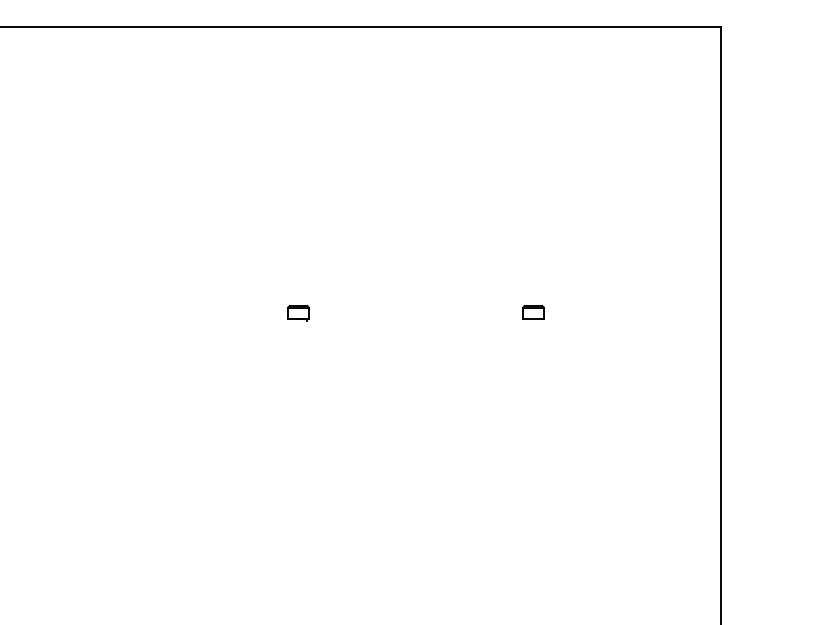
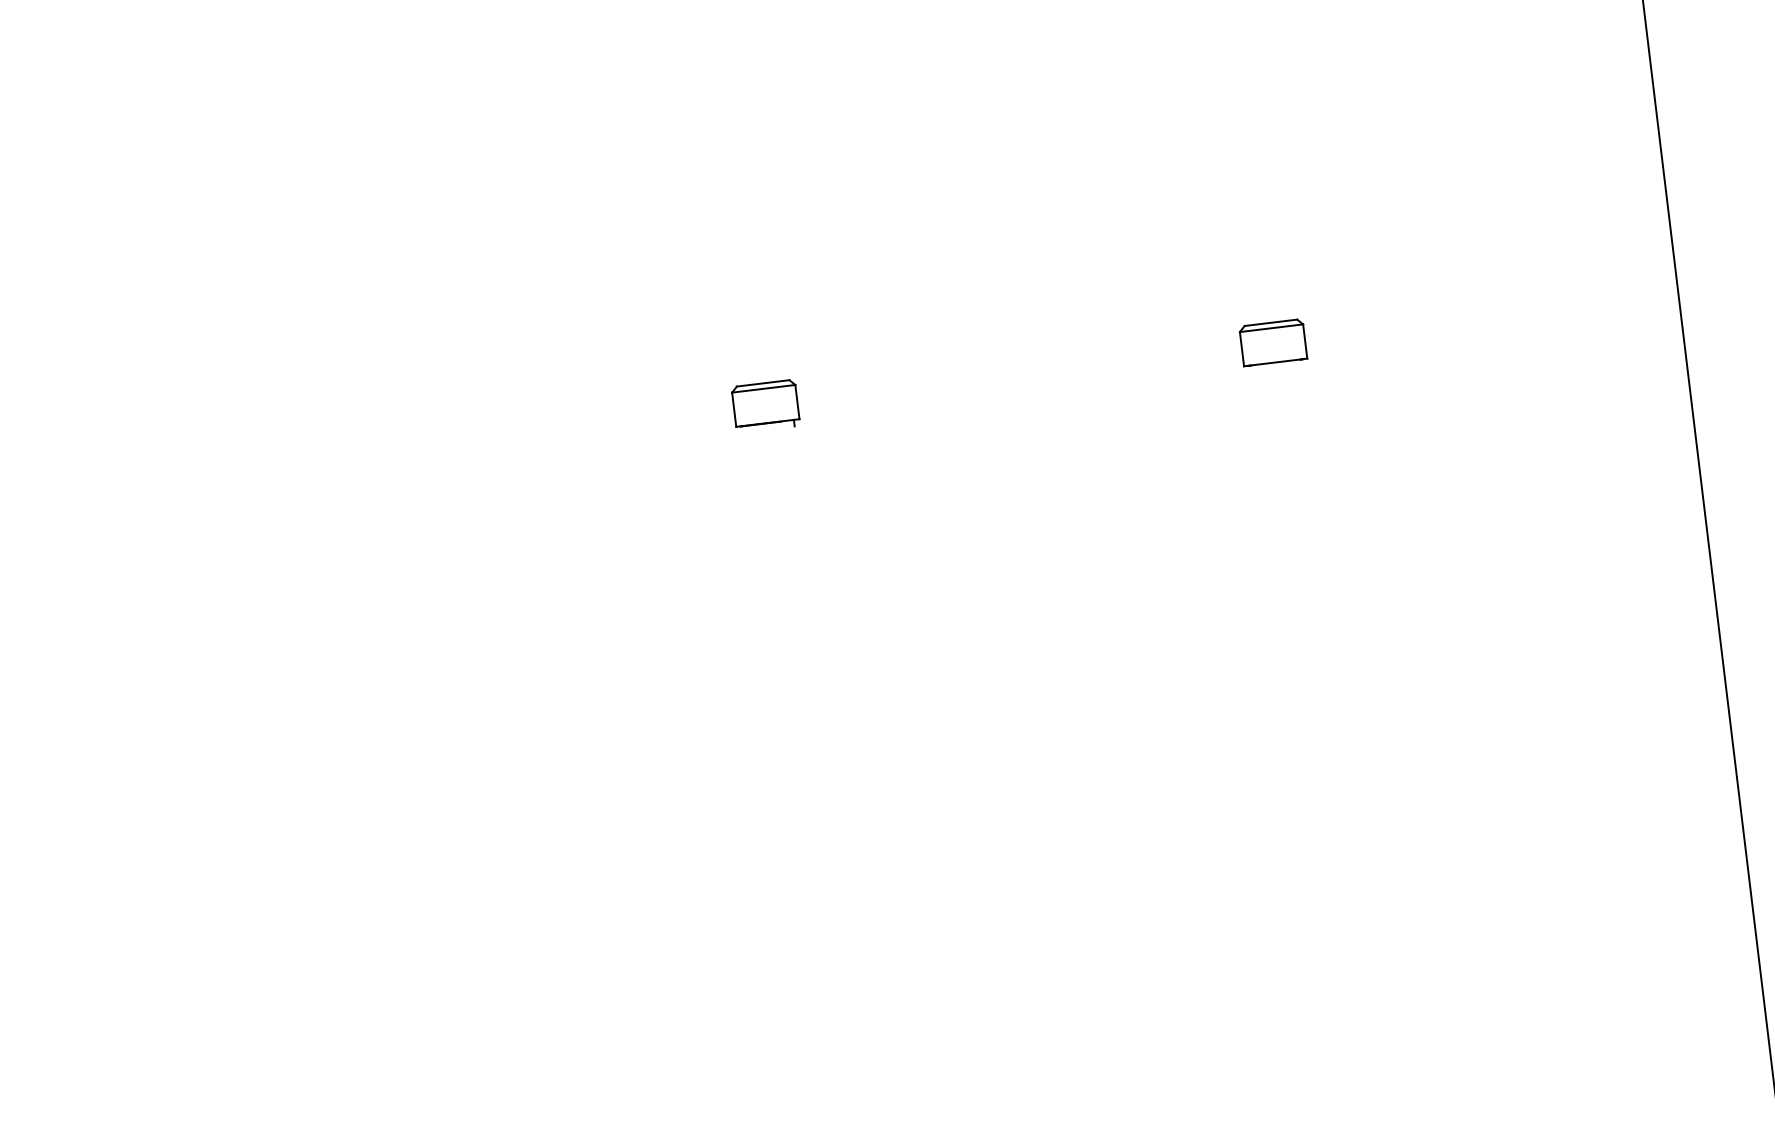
part: (533, 311) -> (1272, 340), size x1.4
part: (298, 312) -> (765, 403), size x1.4

